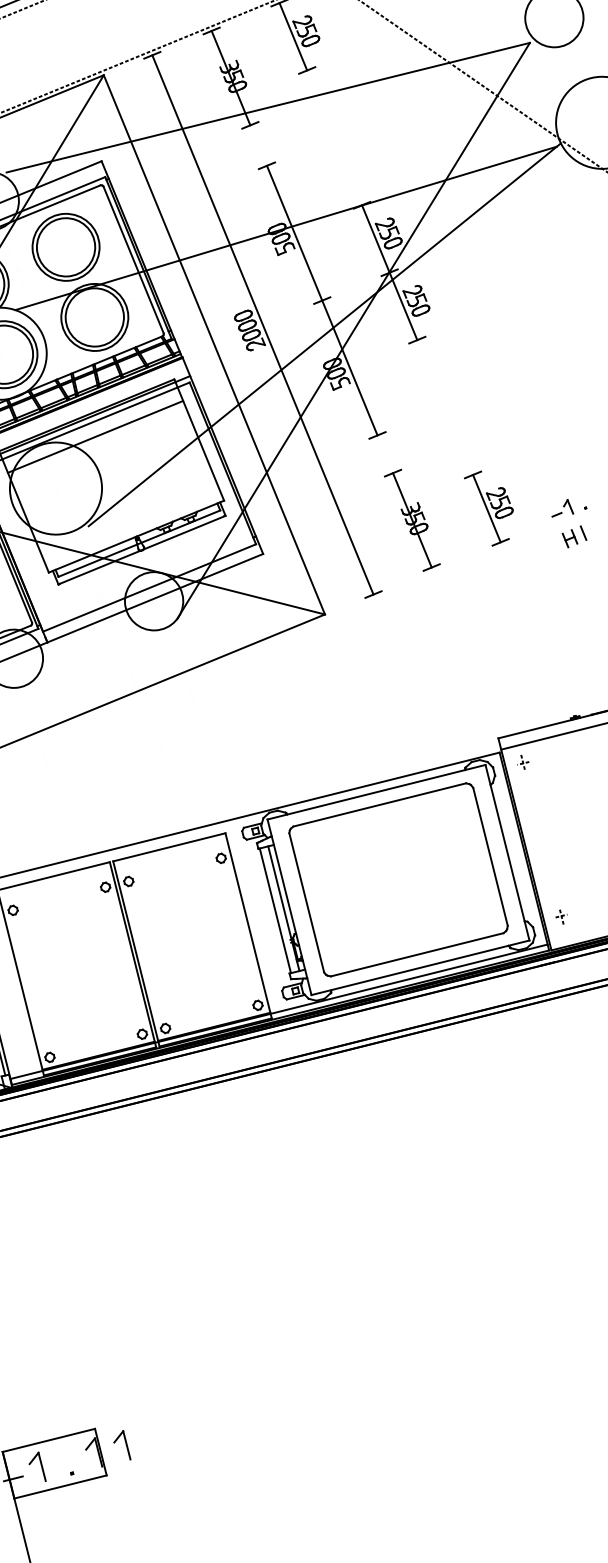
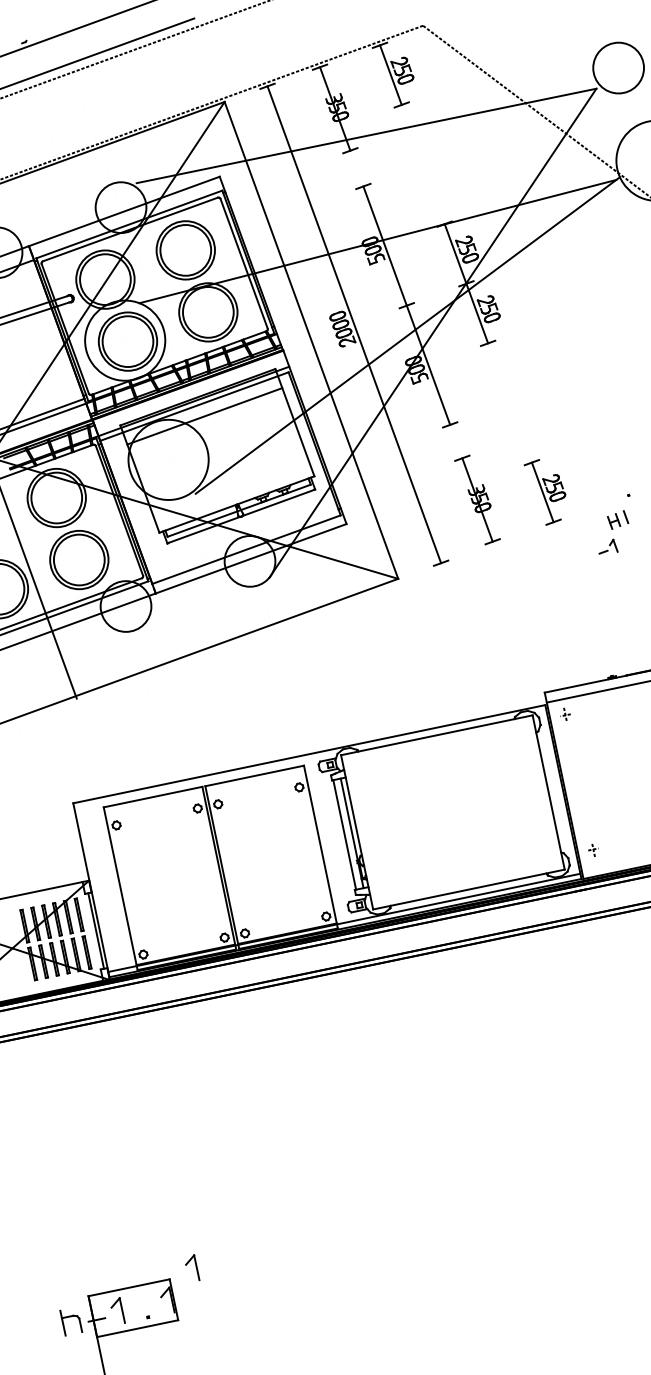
part: (562, 508) -> (608, 546), moved
part: (398, 878) -> (452, 811), removed
part: (121, 1445) -> (192, 1267), moved

